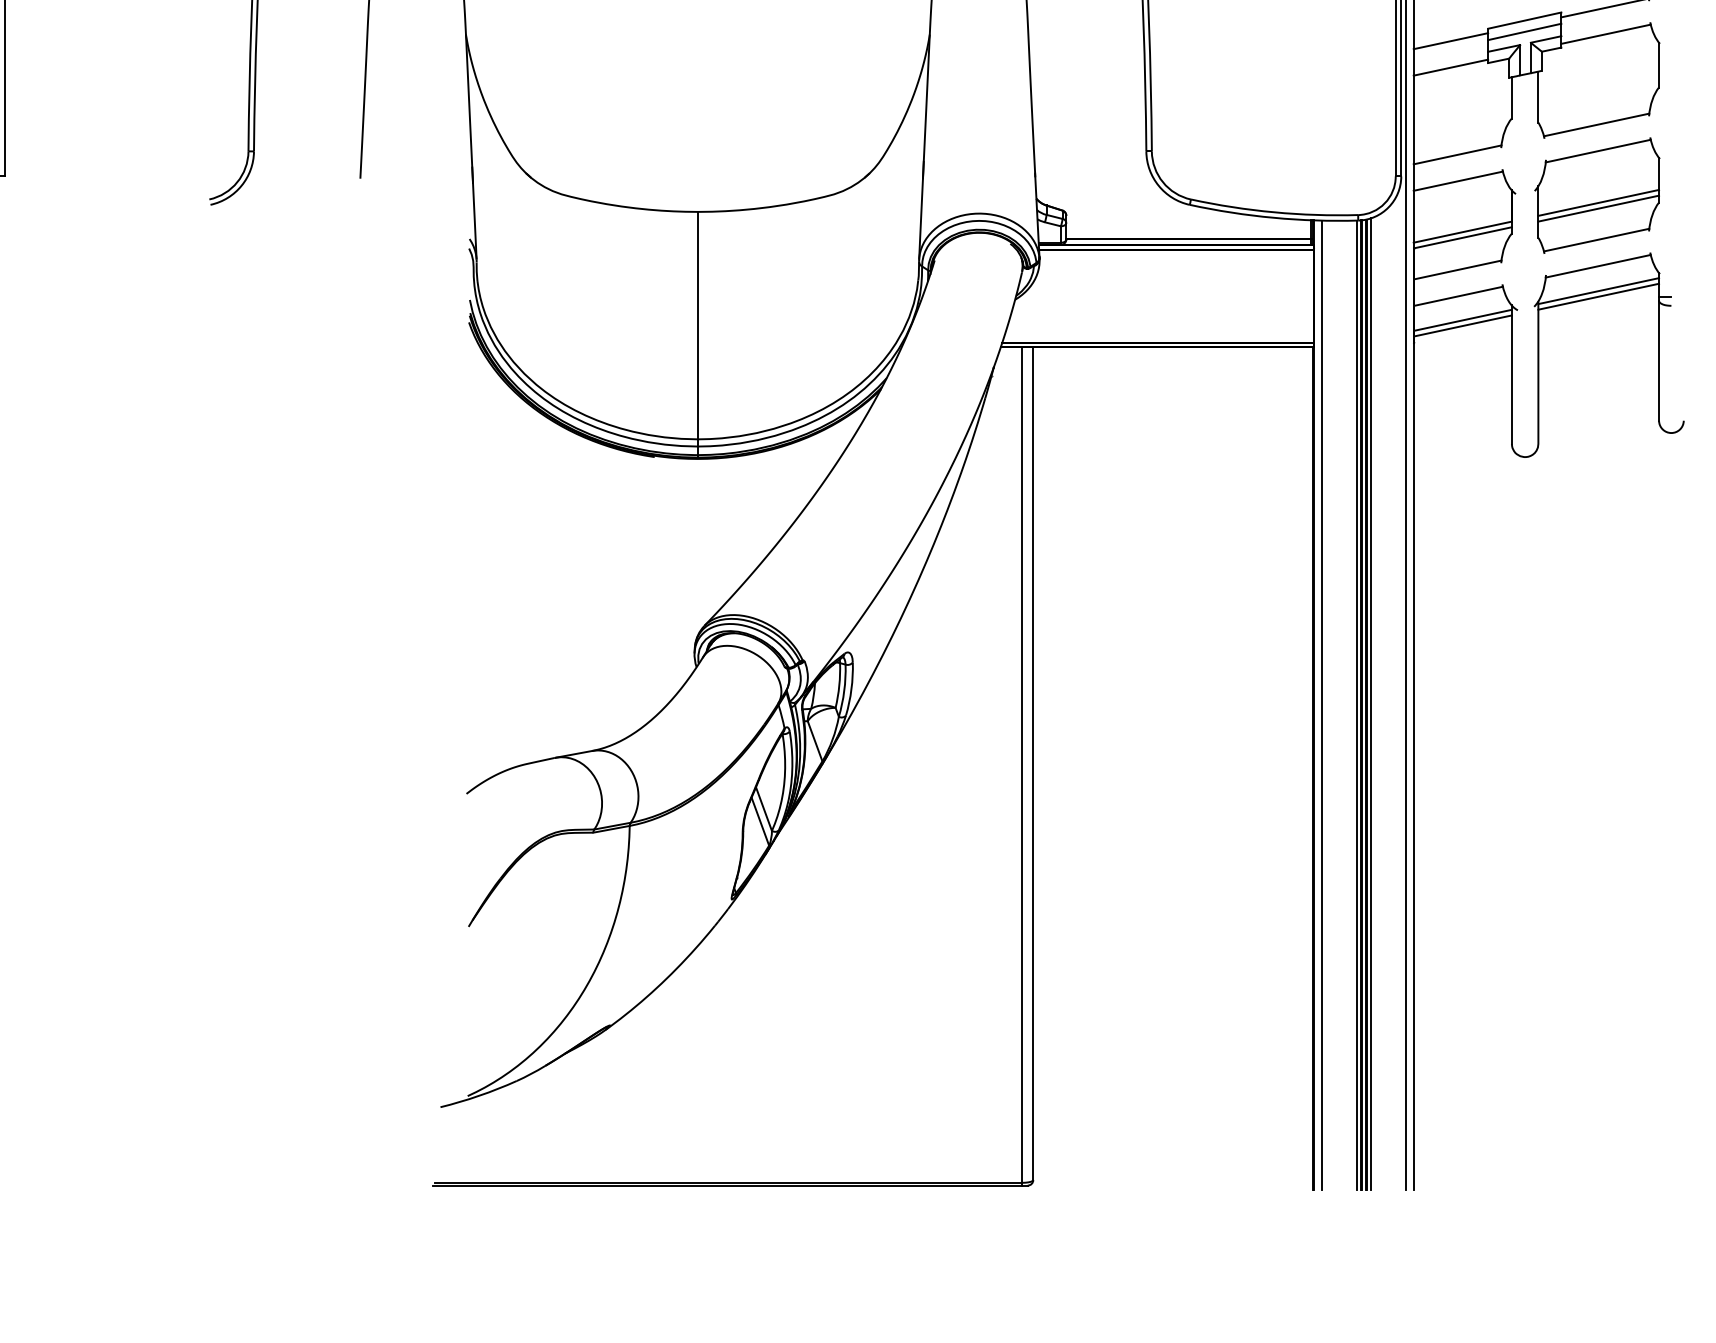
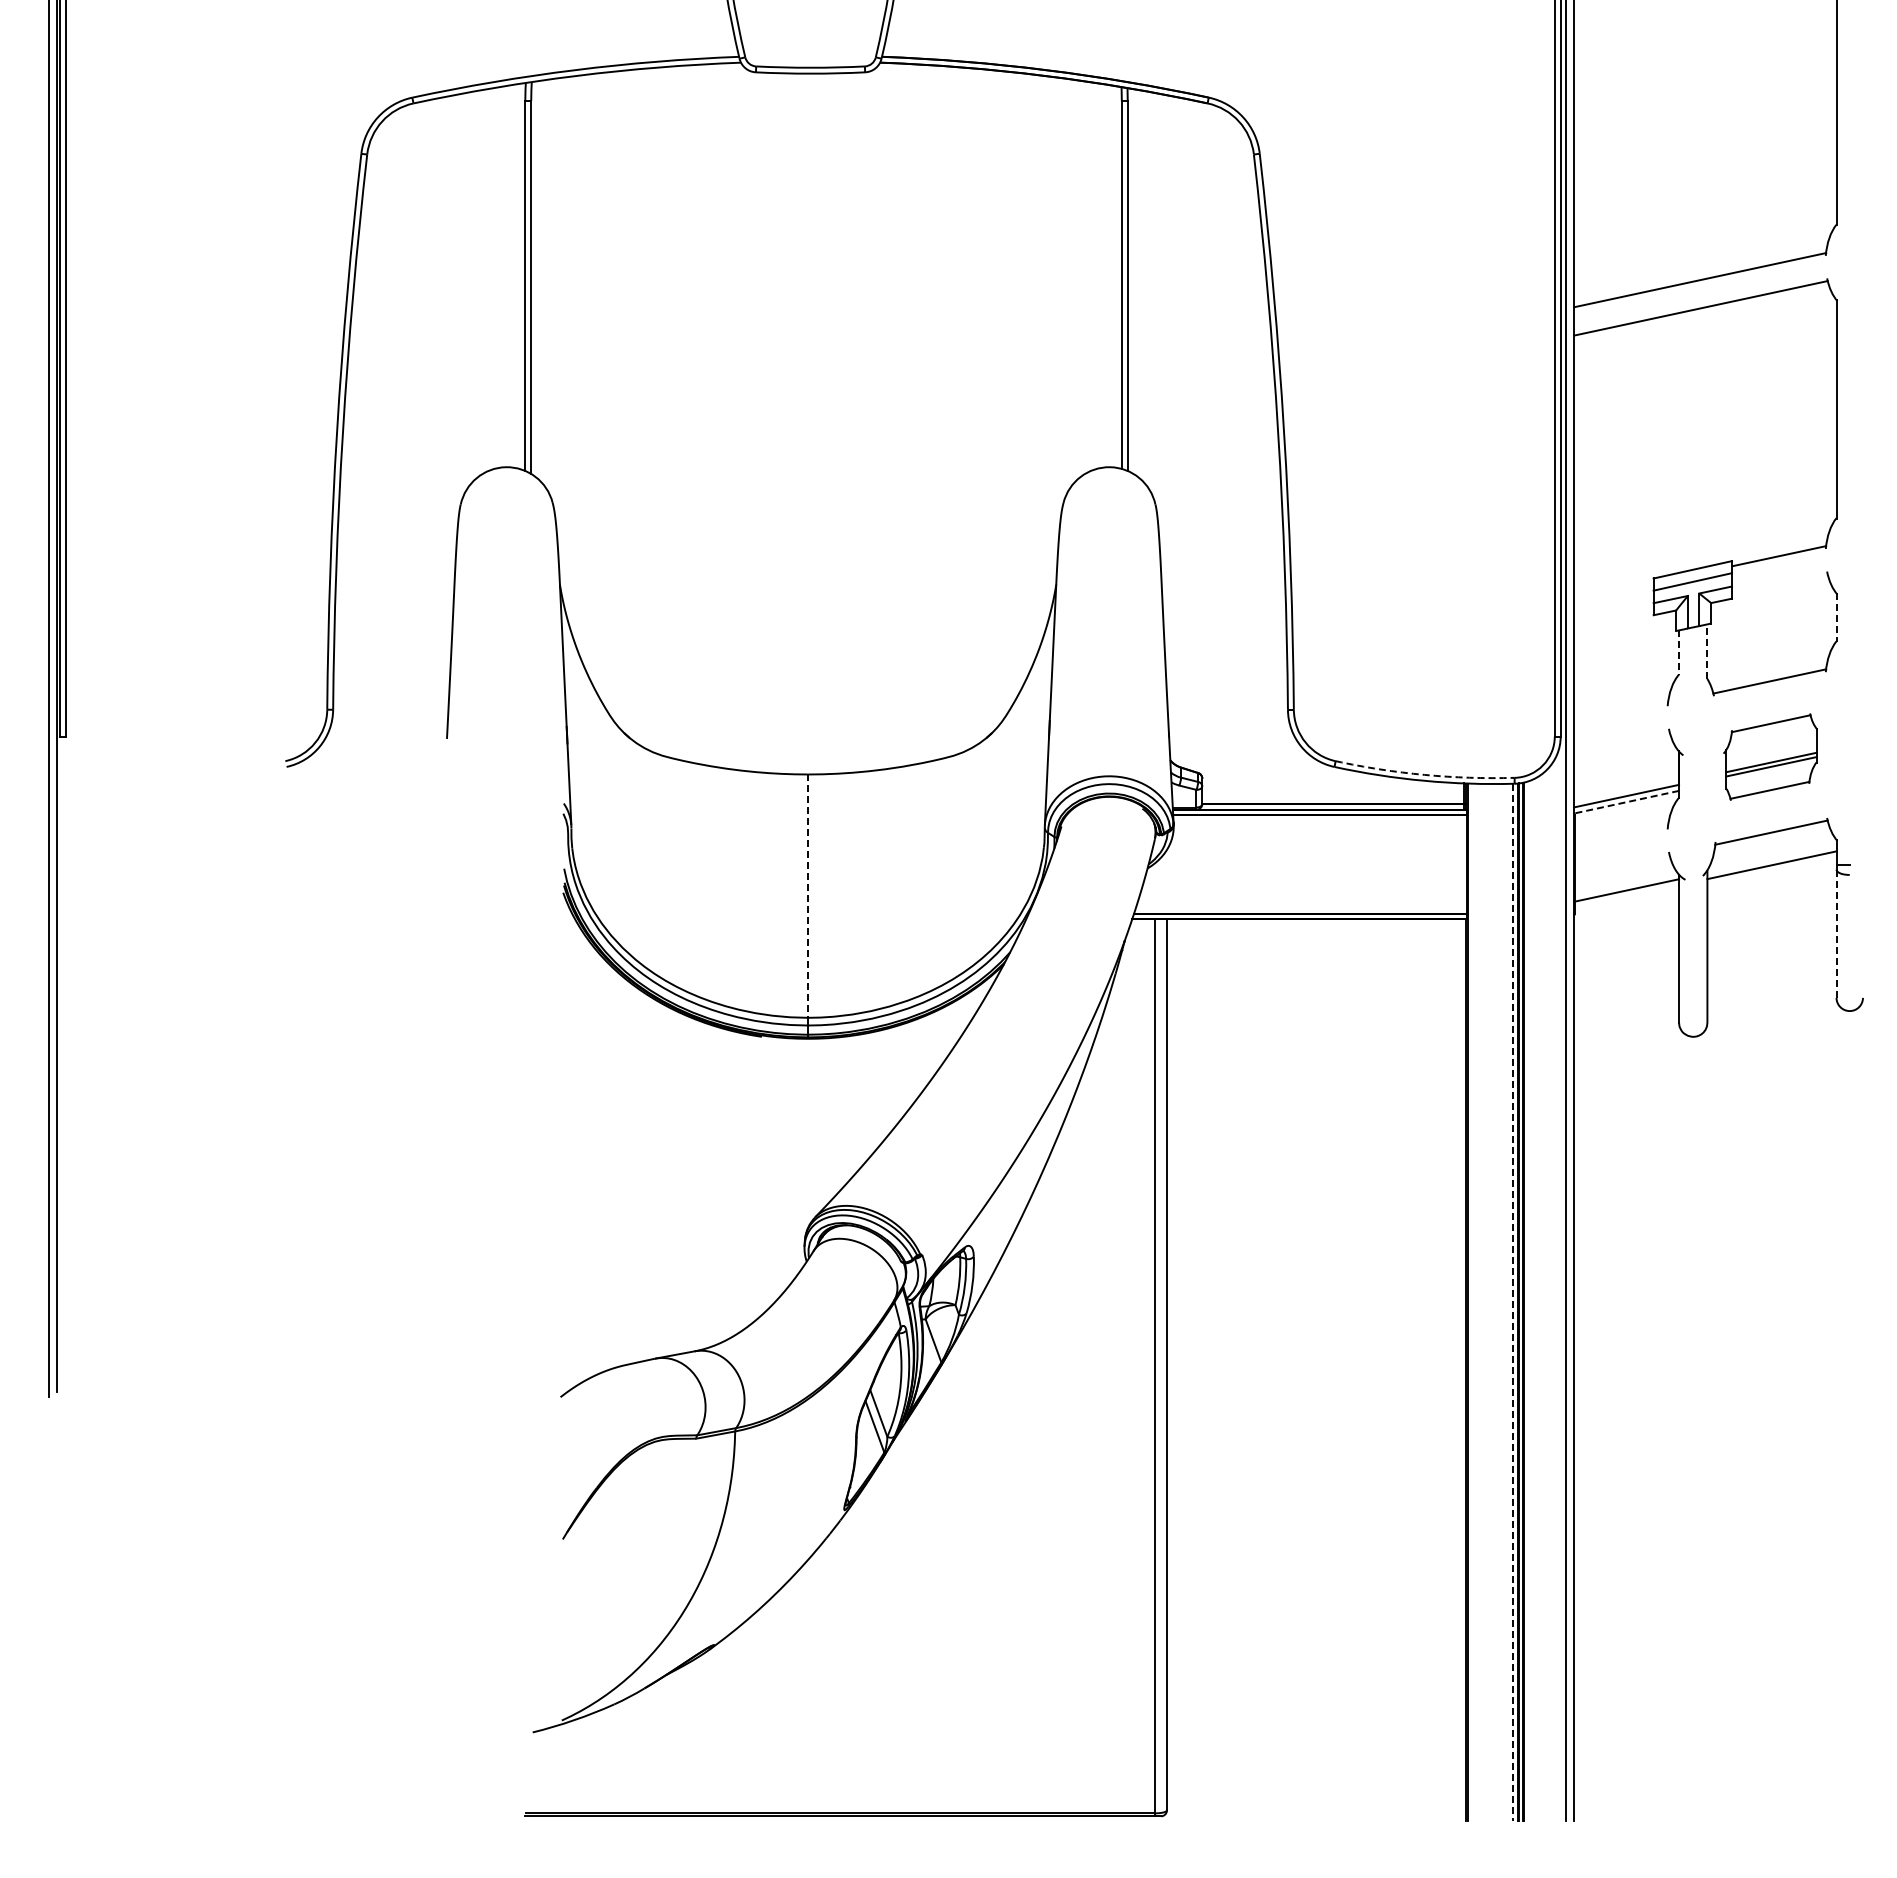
line: (1605, 34) -> (1779, 584), removed
line: (1450, 40) -> (1613, 591), removed
line: (1659, 66) -> (1836, 618), solid -> dashed
line: (1450, 67) -> (1613, 619), removed
line: (1538, 96) -> (1707, 651), solid -> dashed
line: (1512, 97) -> (1679, 652), solid -> dashed
line: (1457, 154) -> (1620, 713), removed
line: (1458, 181) -> (1621, 741), removed
part: (1597, 195) -> (1770, 756), size x0.7
arc: (1273, 211) -> (1424, 774), solid -> dashed
line: (1462, 238) -> (1626, 802), solid -> dashed
line: (1457, 269) -> (1620, 836), removed
line: (1598, 291) -> (1771, 859), removed
line: (1458, 296) -> (1621, 864), removed
line: (698, 325) -> (808, 896), solid -> dashed
line: (1462, 325) -> (1626, 896), removed
line: (1659, 361) -> (1836, 934), solid -> dashed
line: (1371, 704) -> (1528, 1301), removed
line: (1322, 705) -> (1476, 1302), removed
line: (1357, 705) -> (1513, 1302), solid -> dashed

